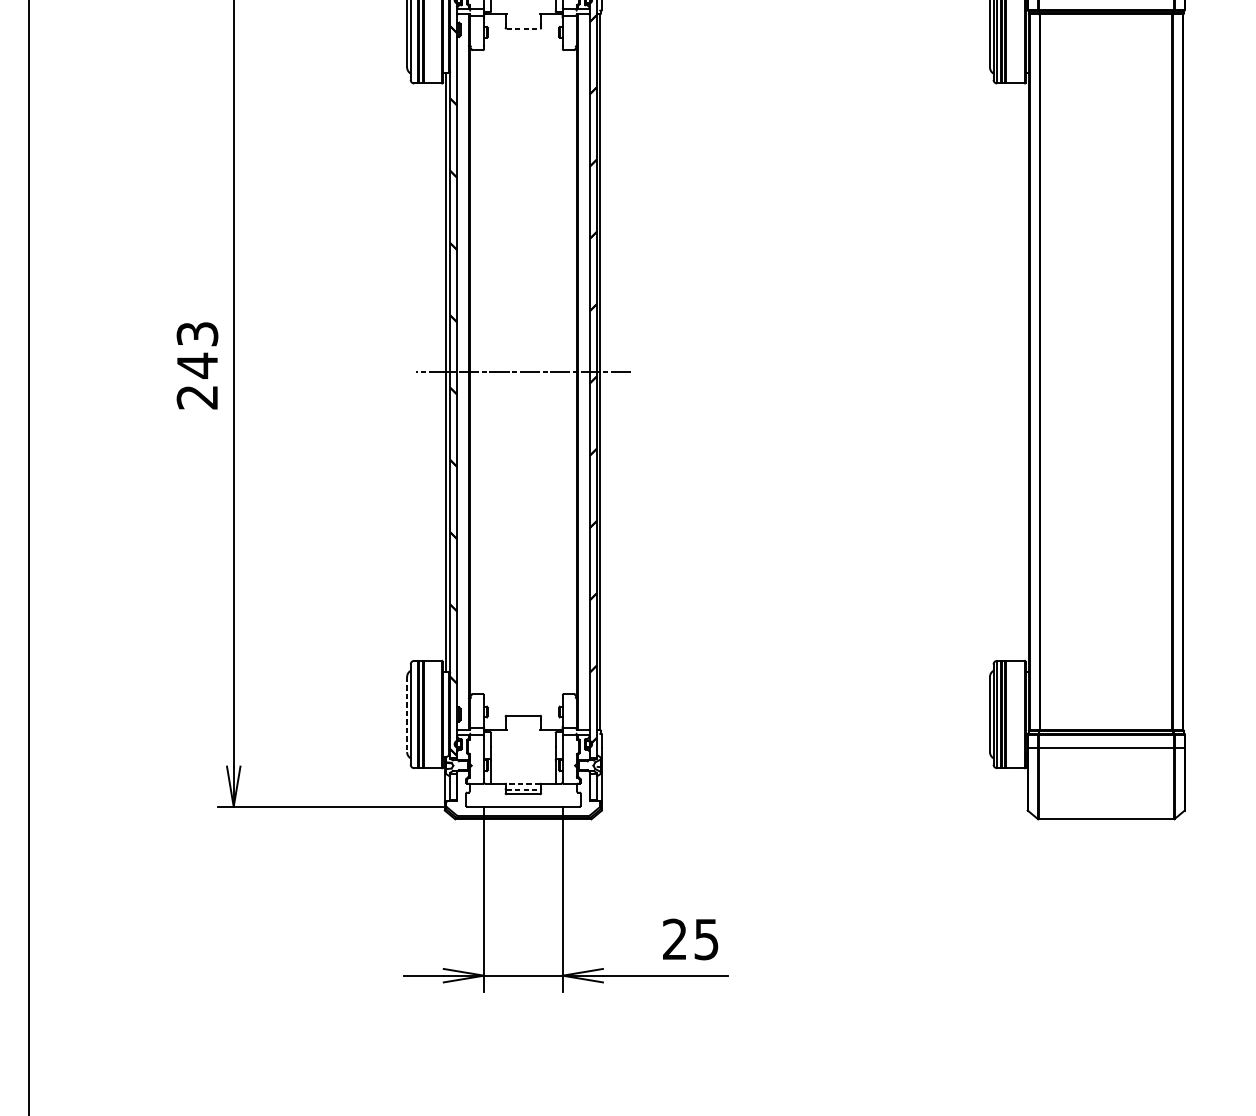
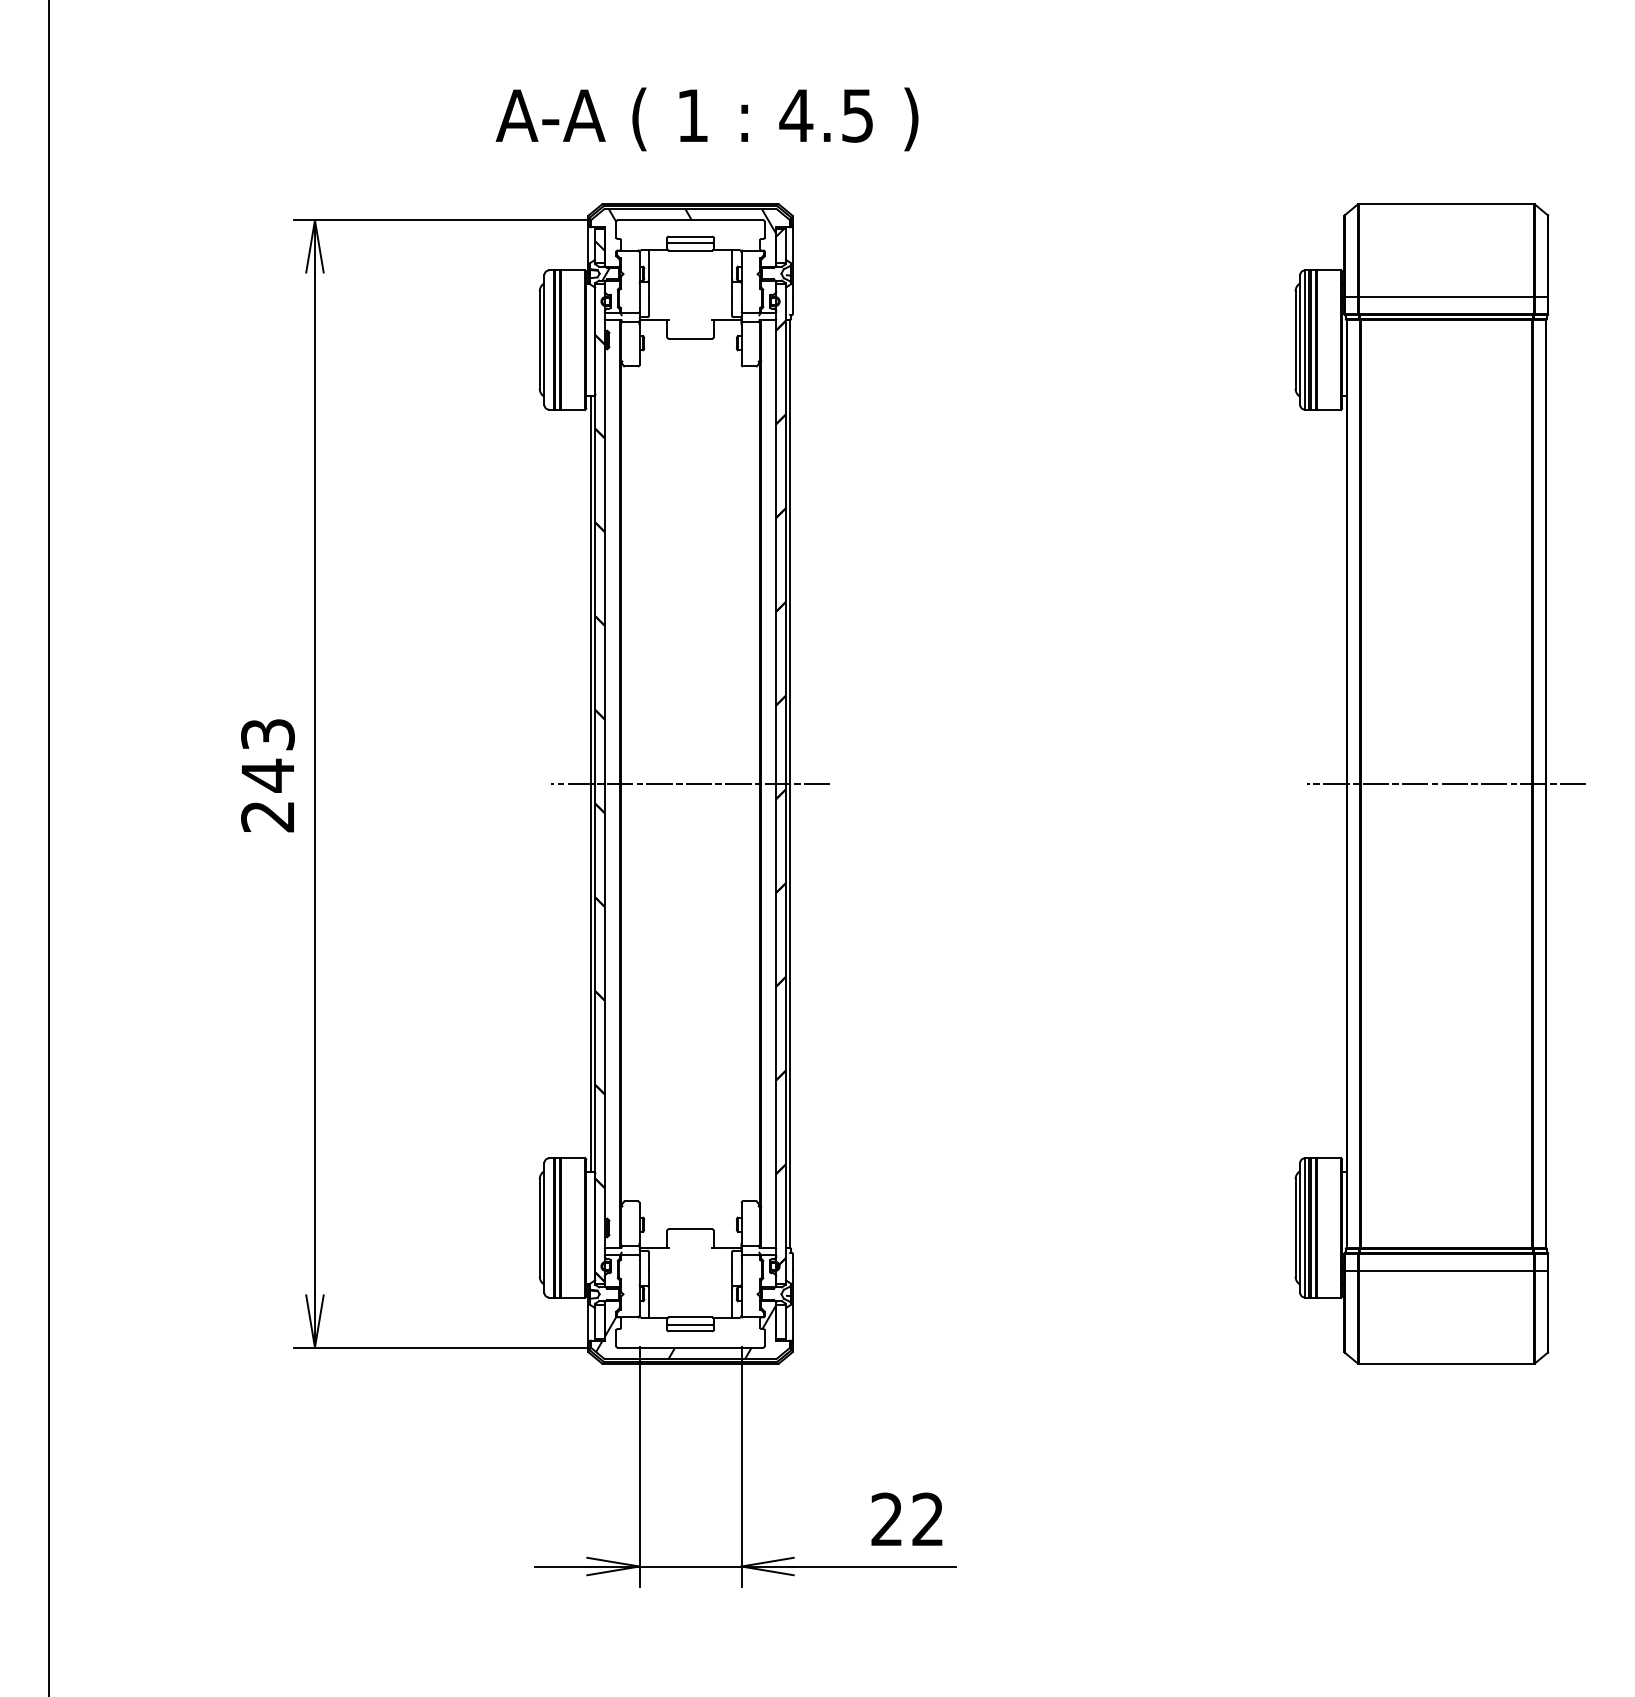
line: (523, 28) -> (690, 338), dashed -> solid
line: (1106, 371) -> (1446, 783), added
line: (406, 714) -> (539, 1227), dashed -> solid
line: (523, 783) -> (690, 1317), dashed -> solid
line: (523, 789) -> (690, 1325), dashed -> solid
hatch: (520, 794) -> (686, 1331), added
text: (706, 939) -> (927, 1519), 25 -> 22

